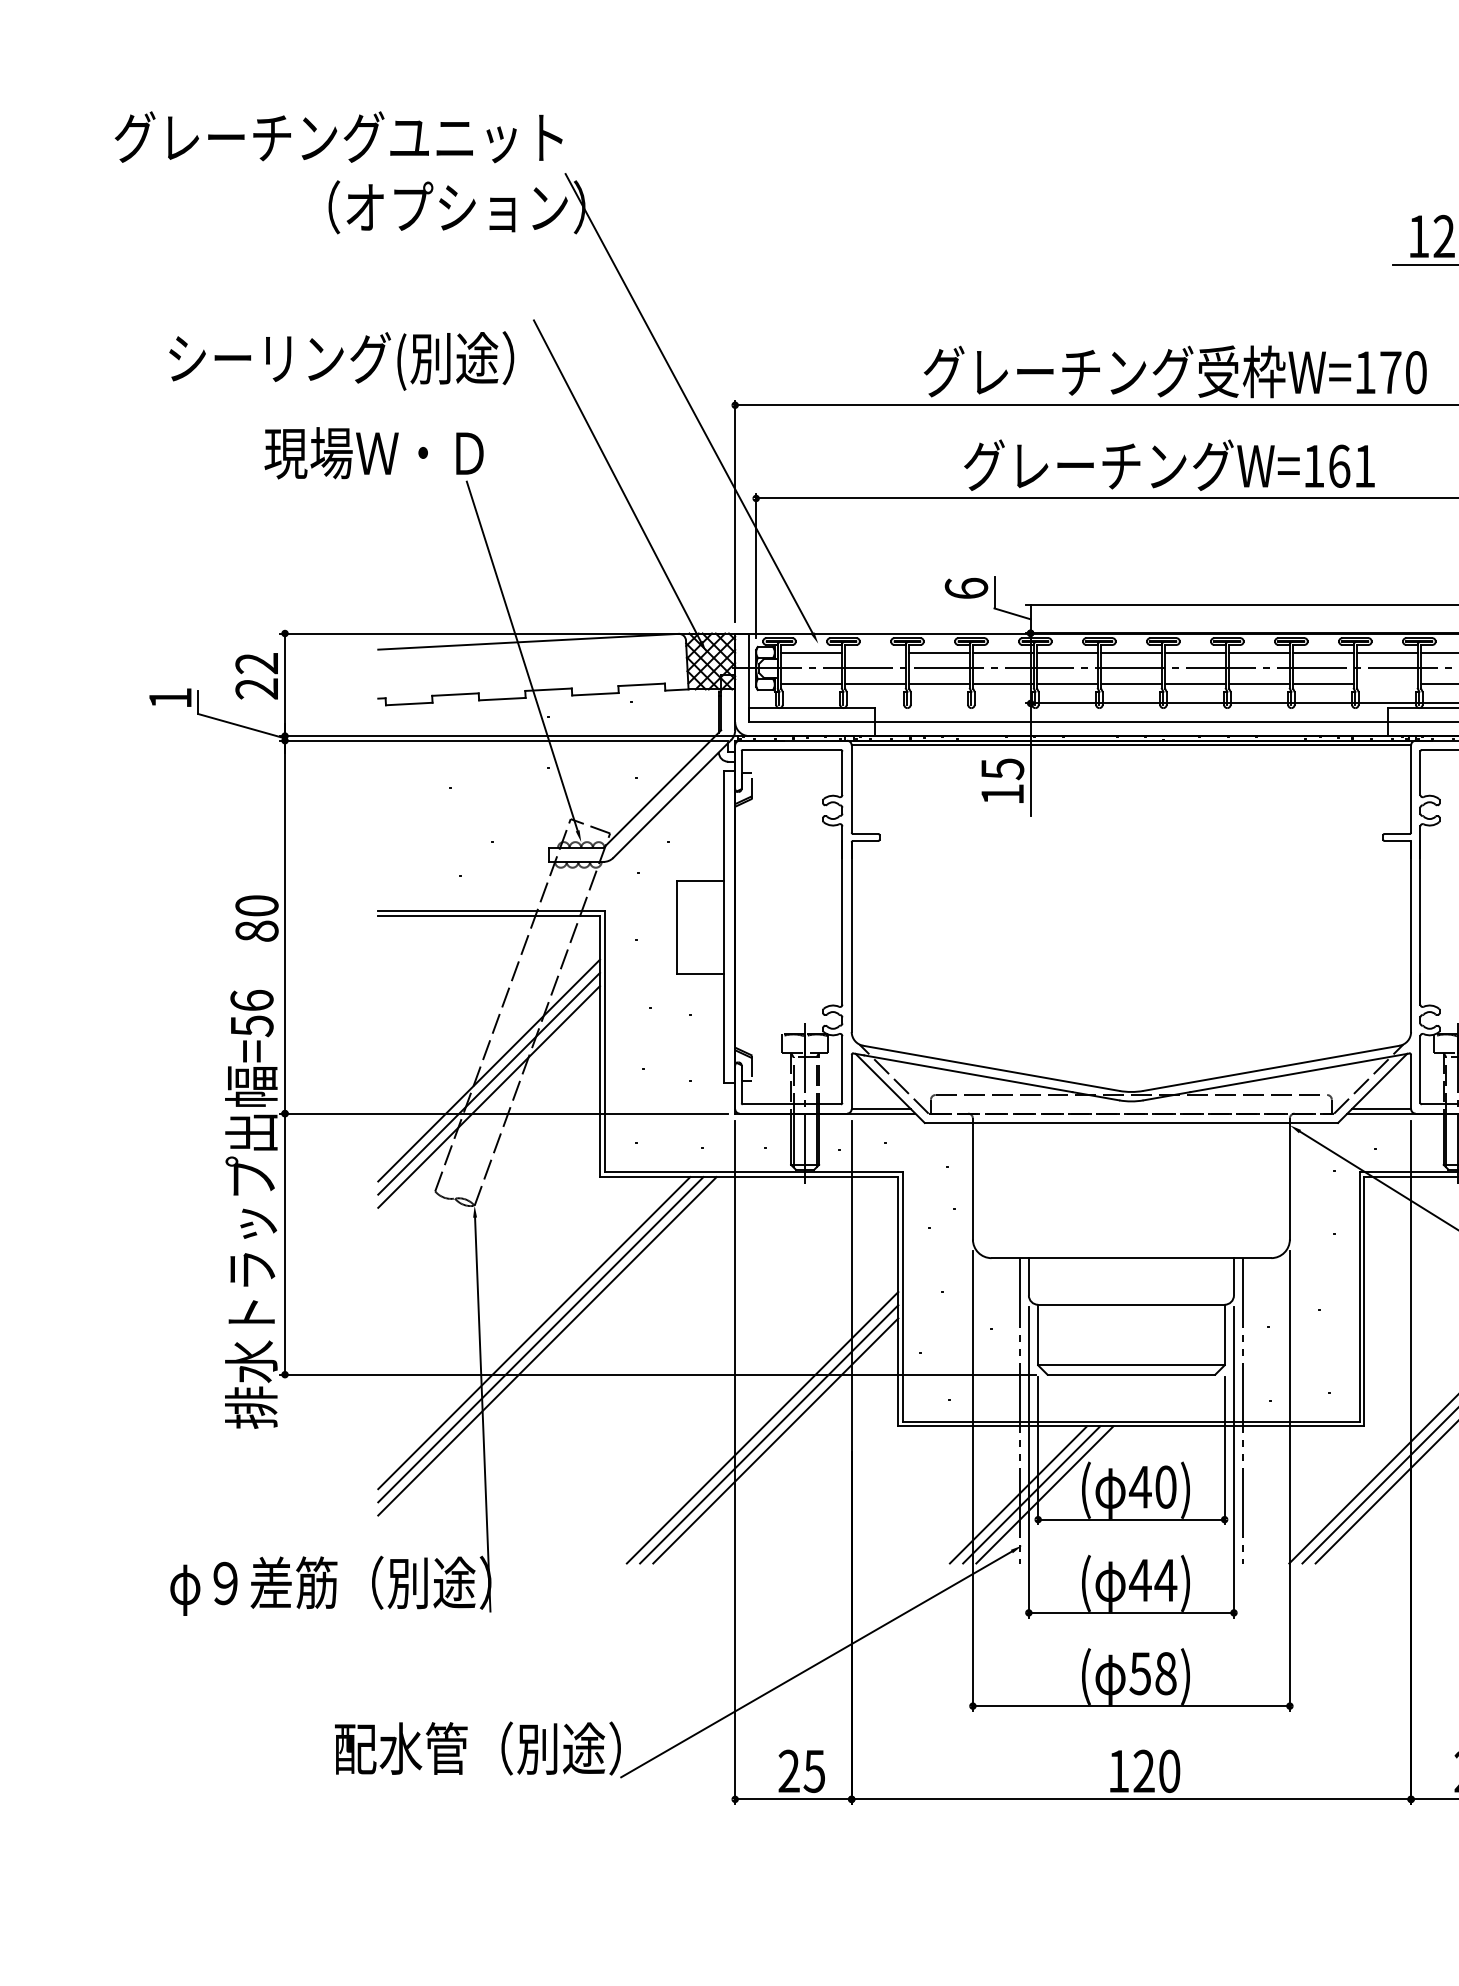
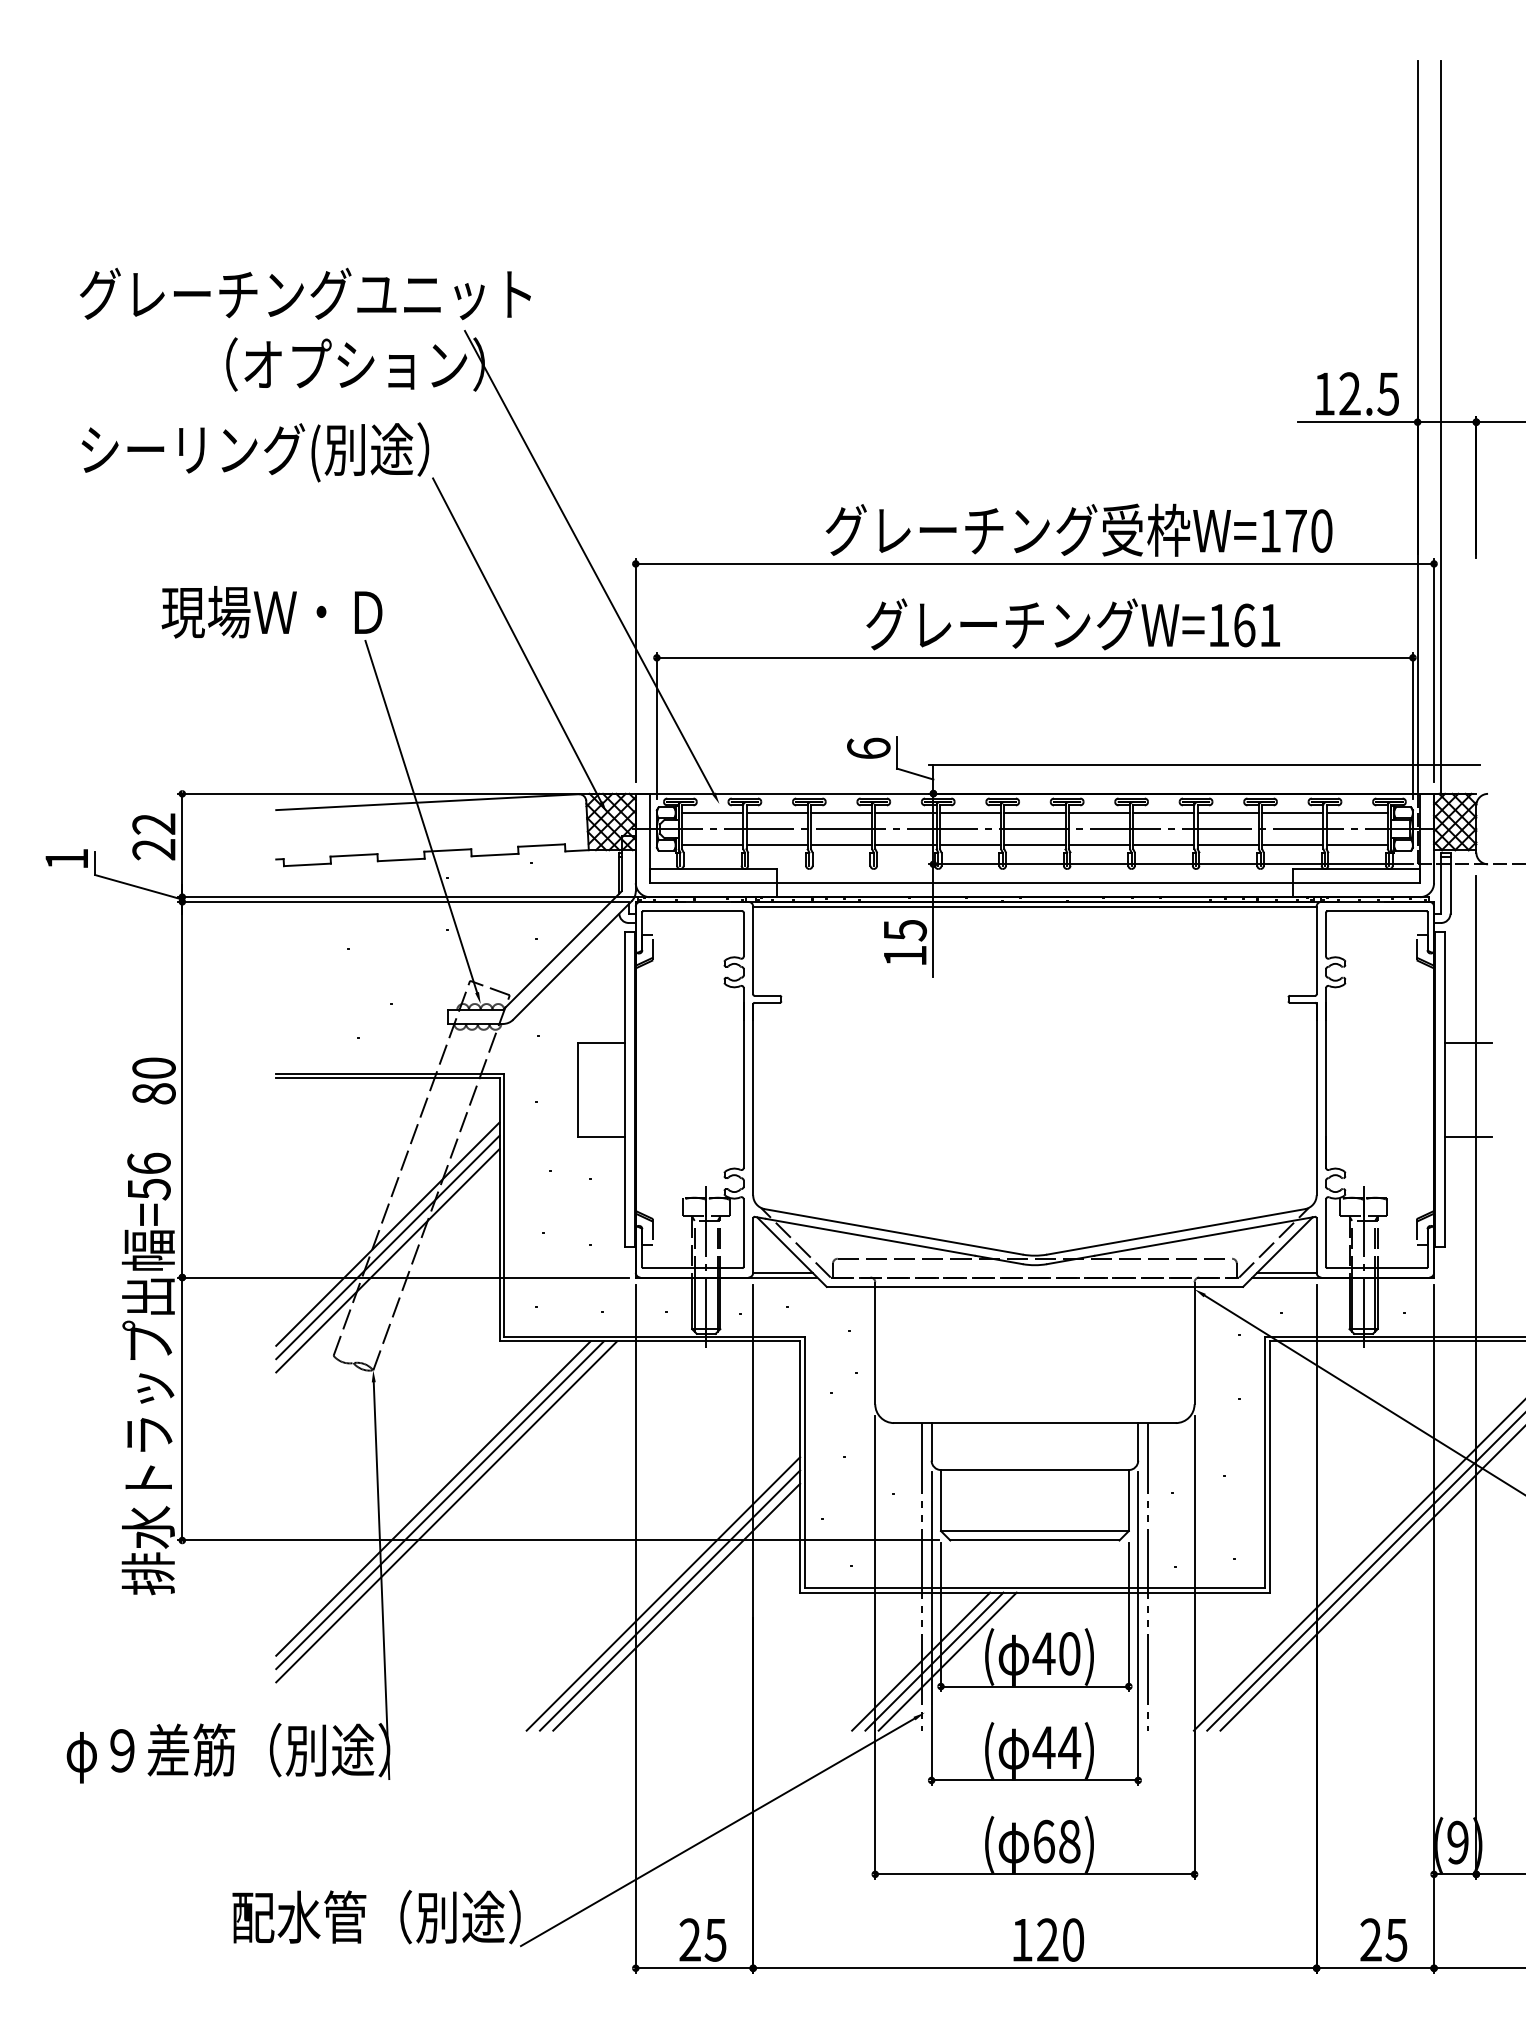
text: (338, 136) -> (305, 293), moved
text: (341, 361) -> (255, 452), moved
line: (874, 653) -> (776, 813), added
line: (1387, 684) -> (1292, 845), added
text: (1139, 1673) -> (1043, 1841), 58) -> 68)

